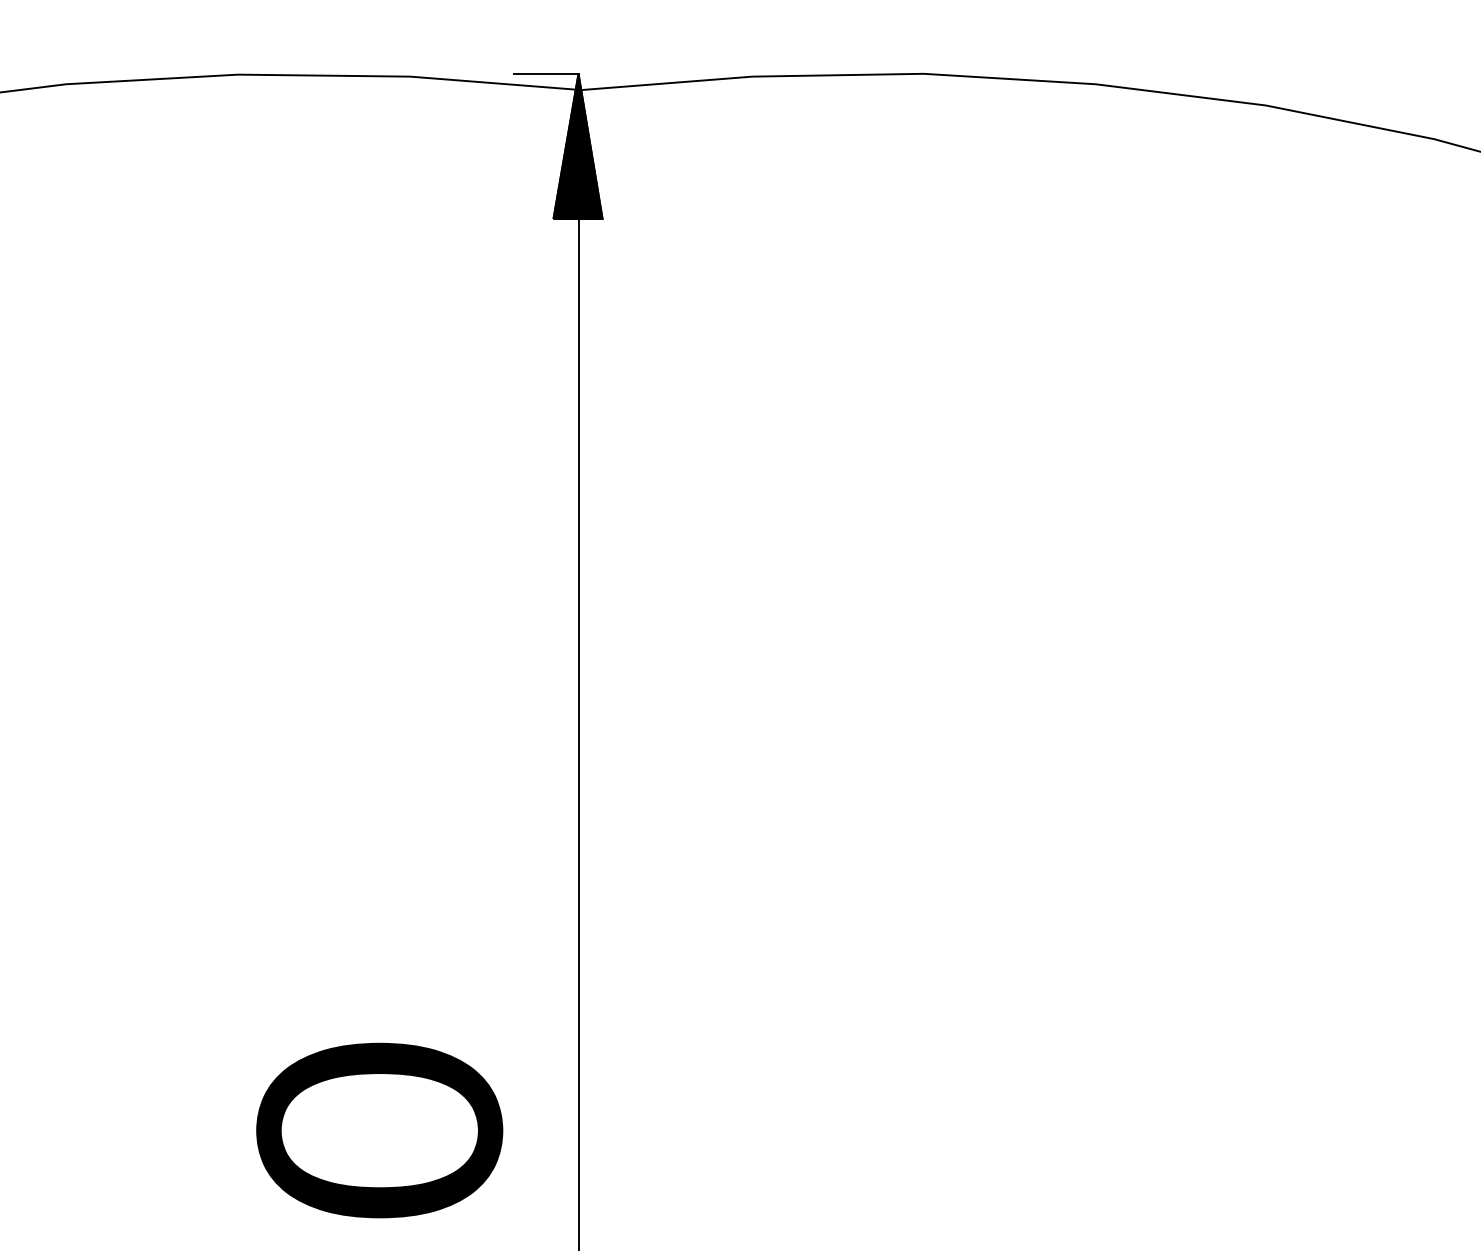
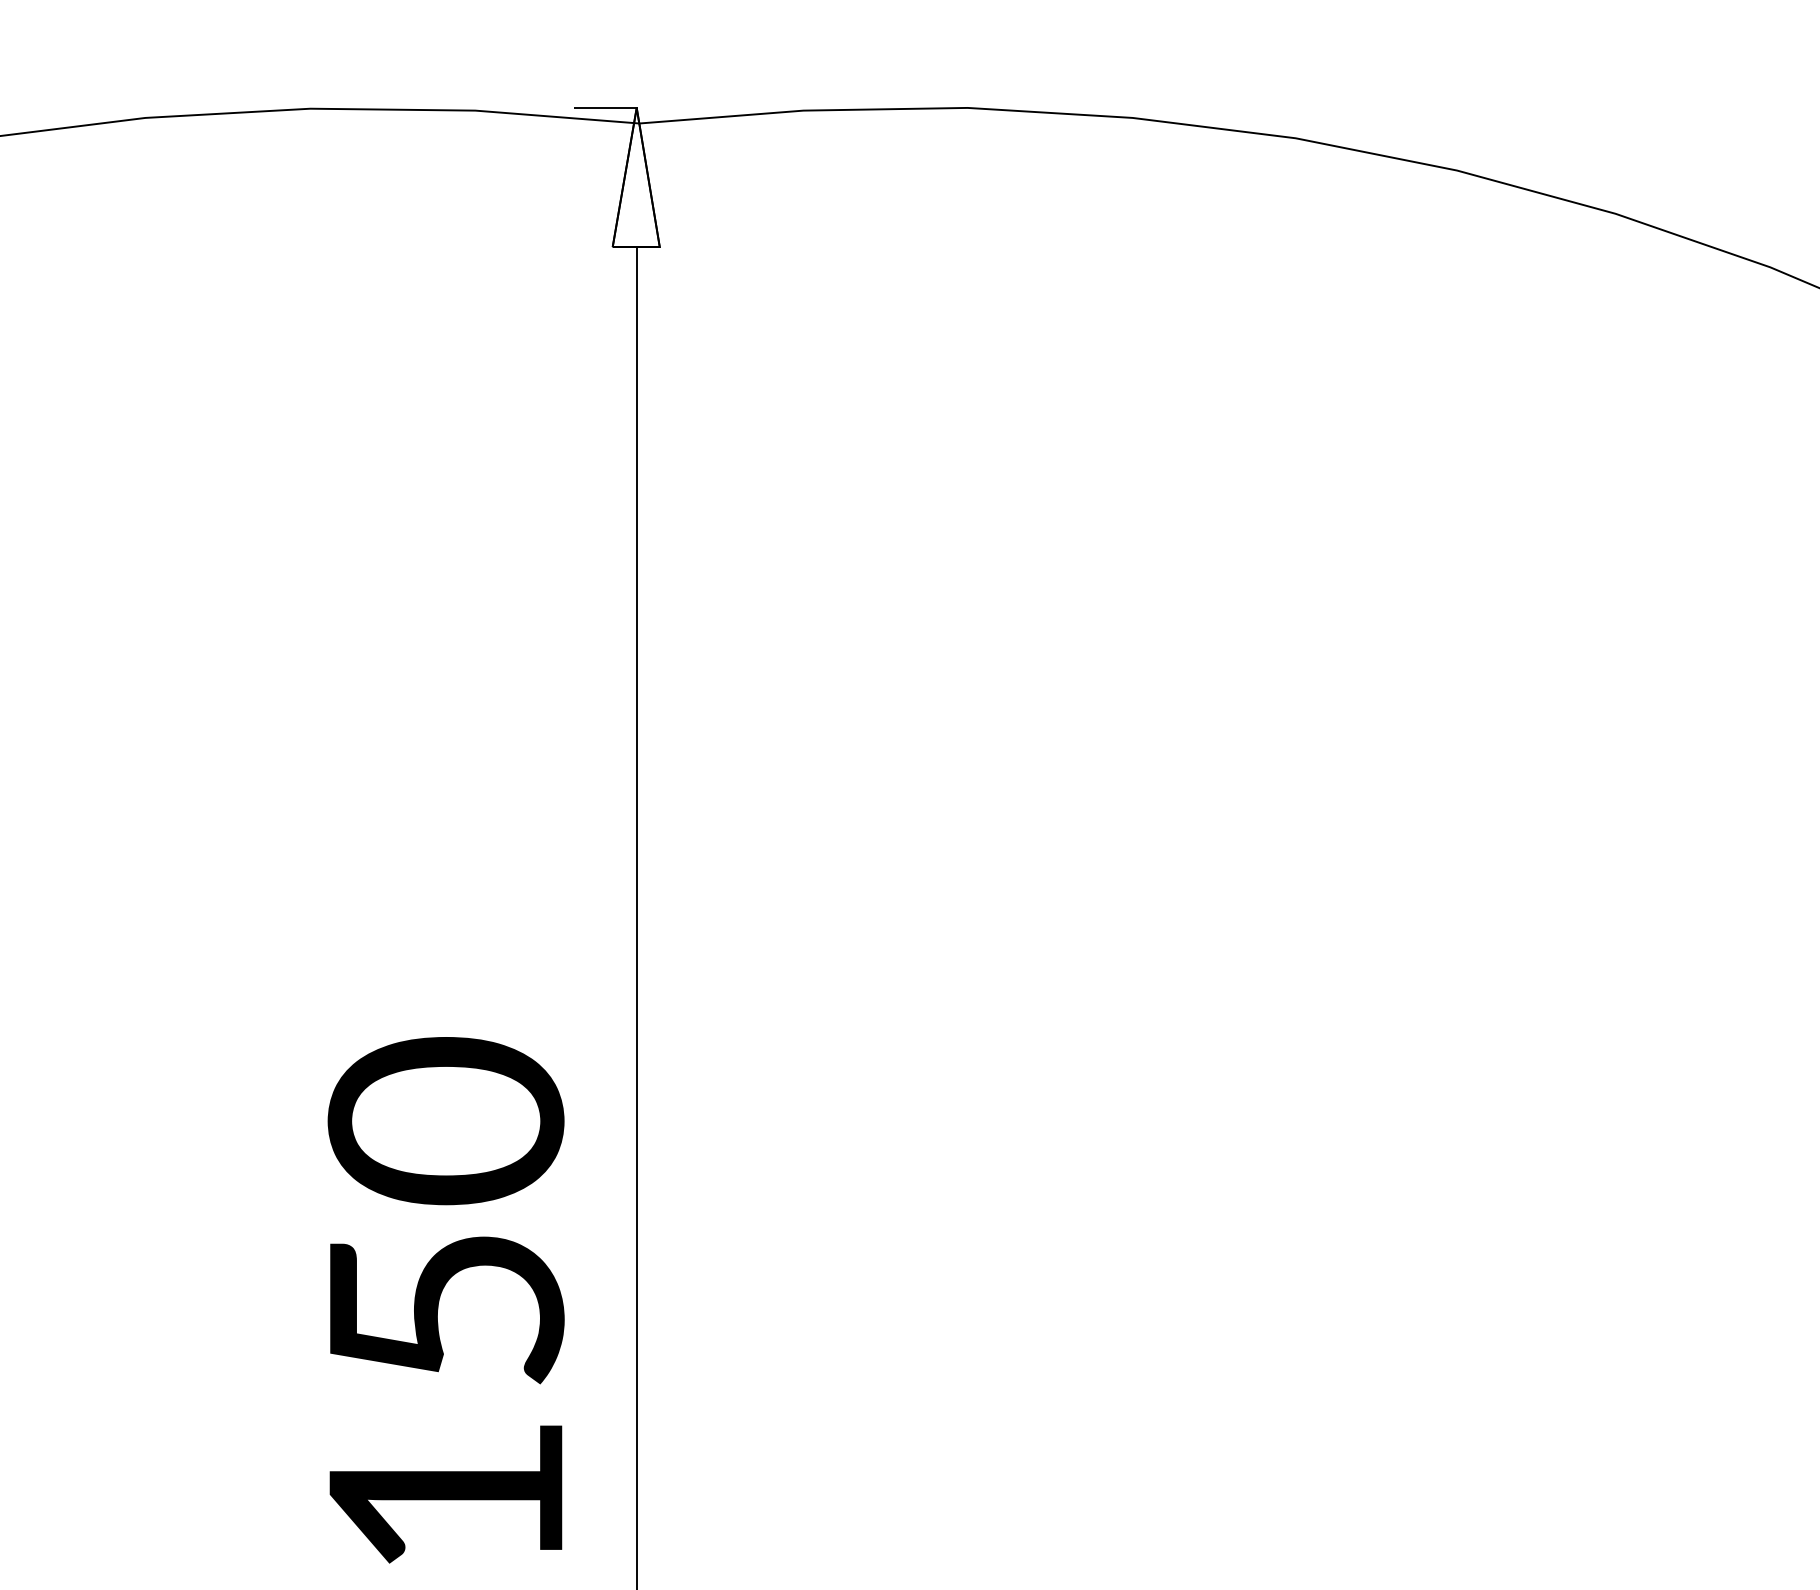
fill: (577, 146) -> (635, 177), removed

